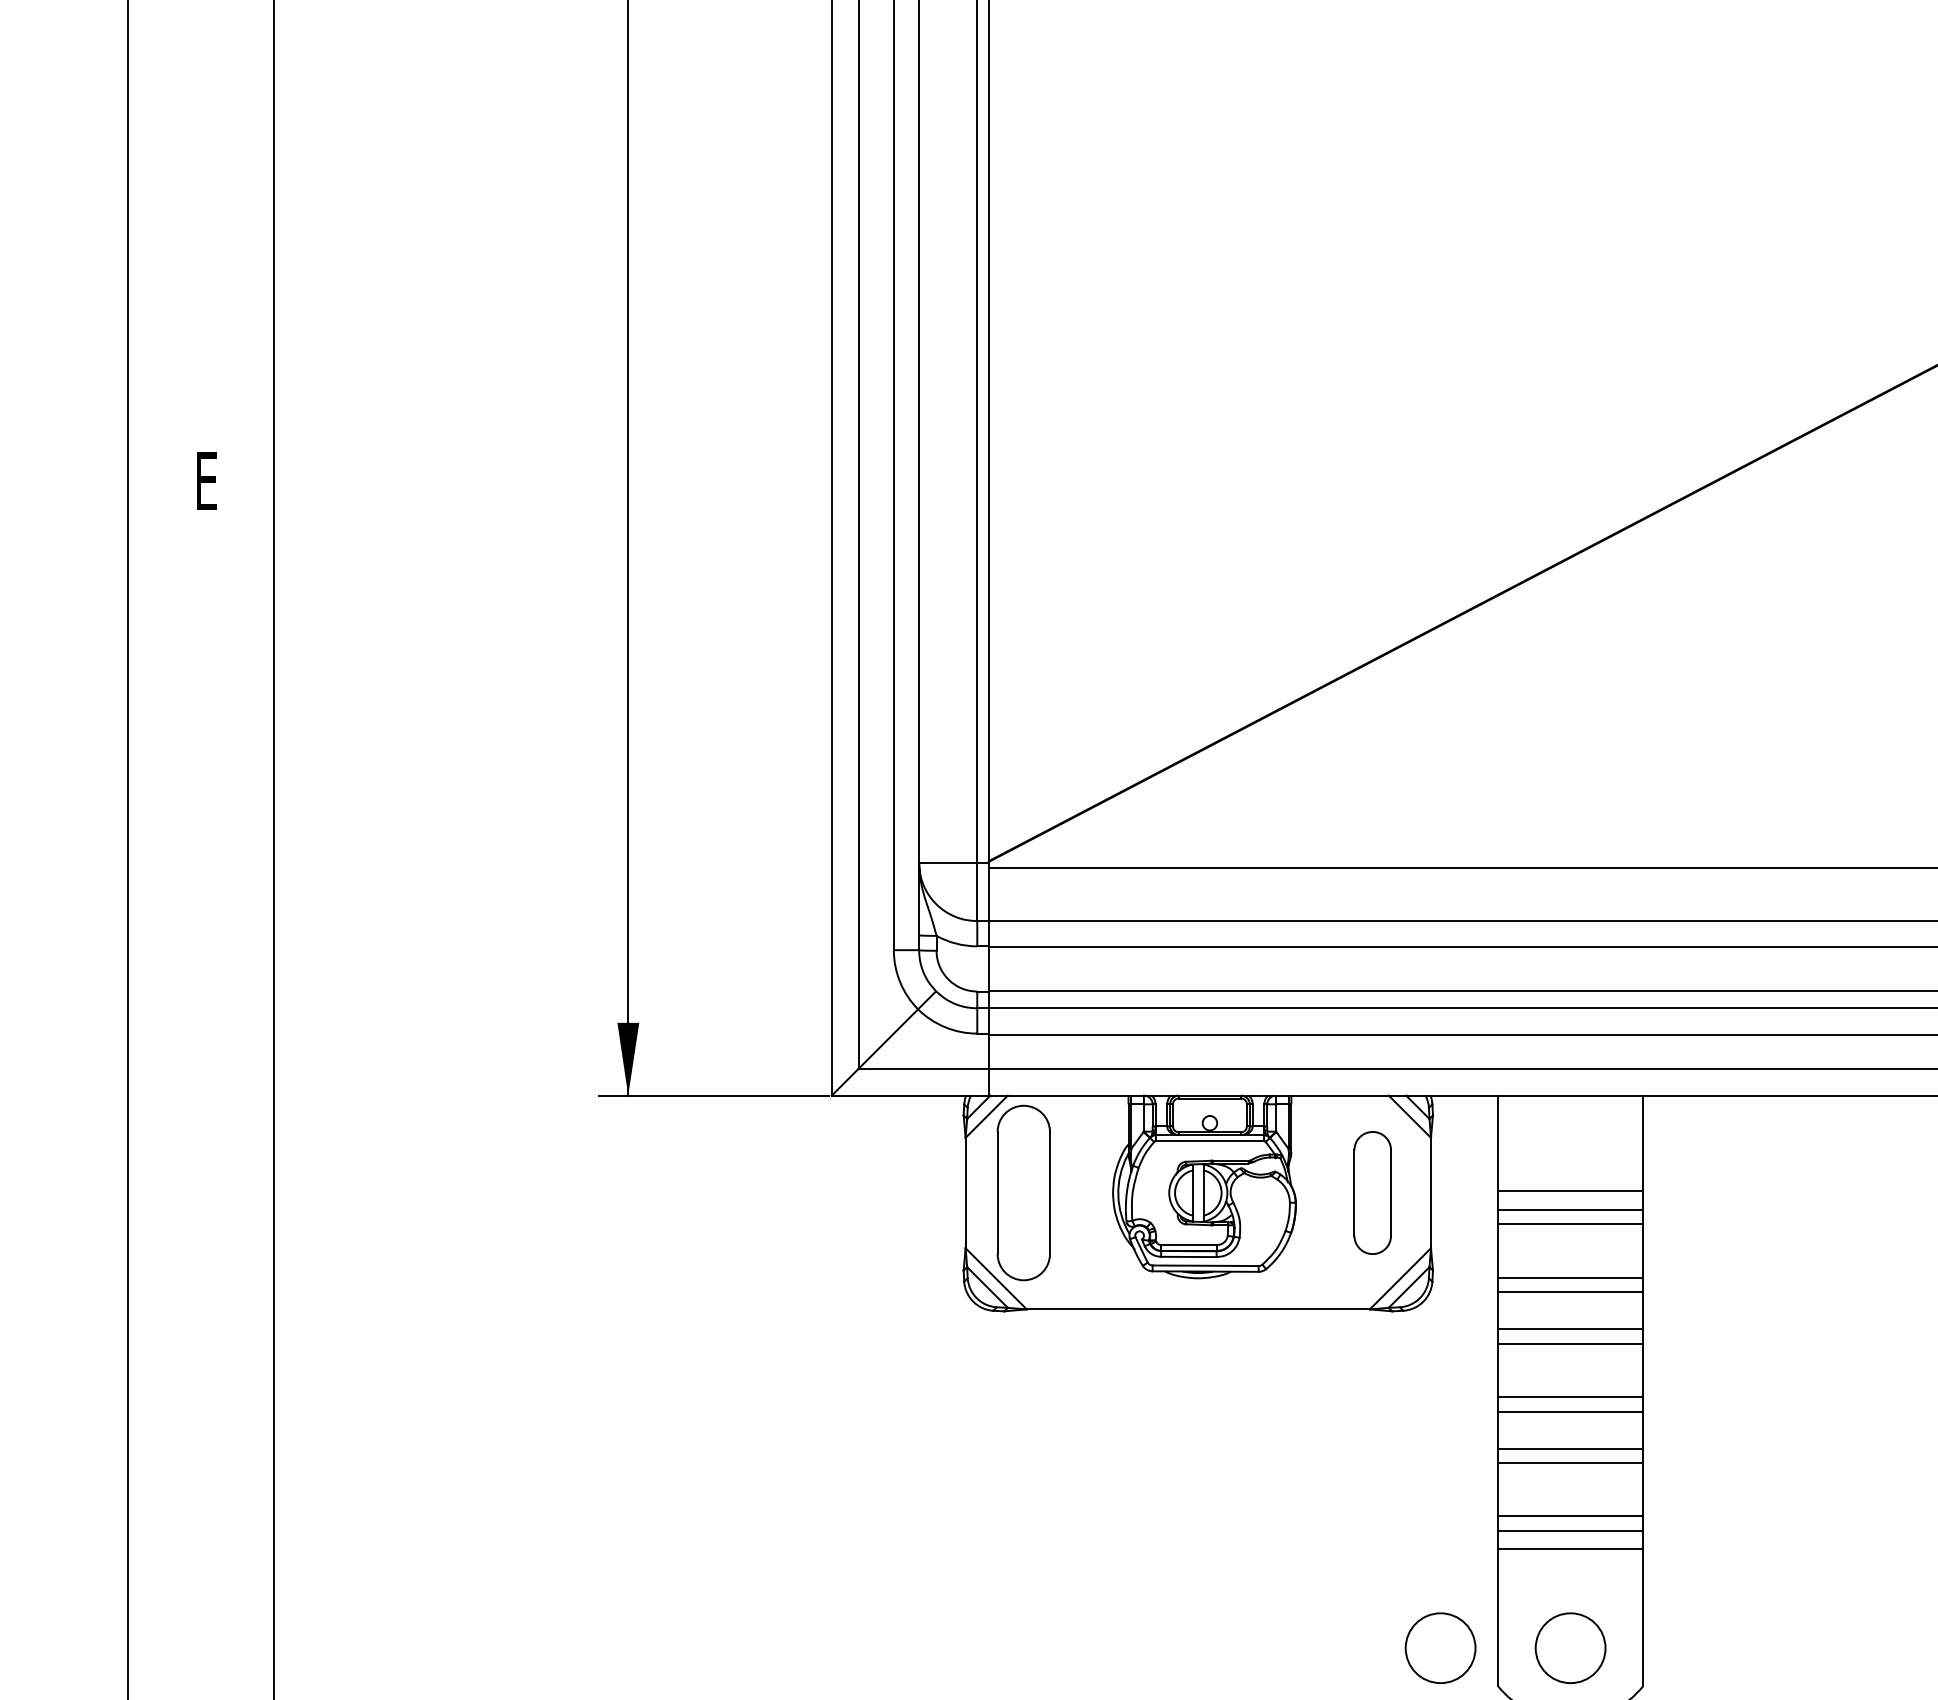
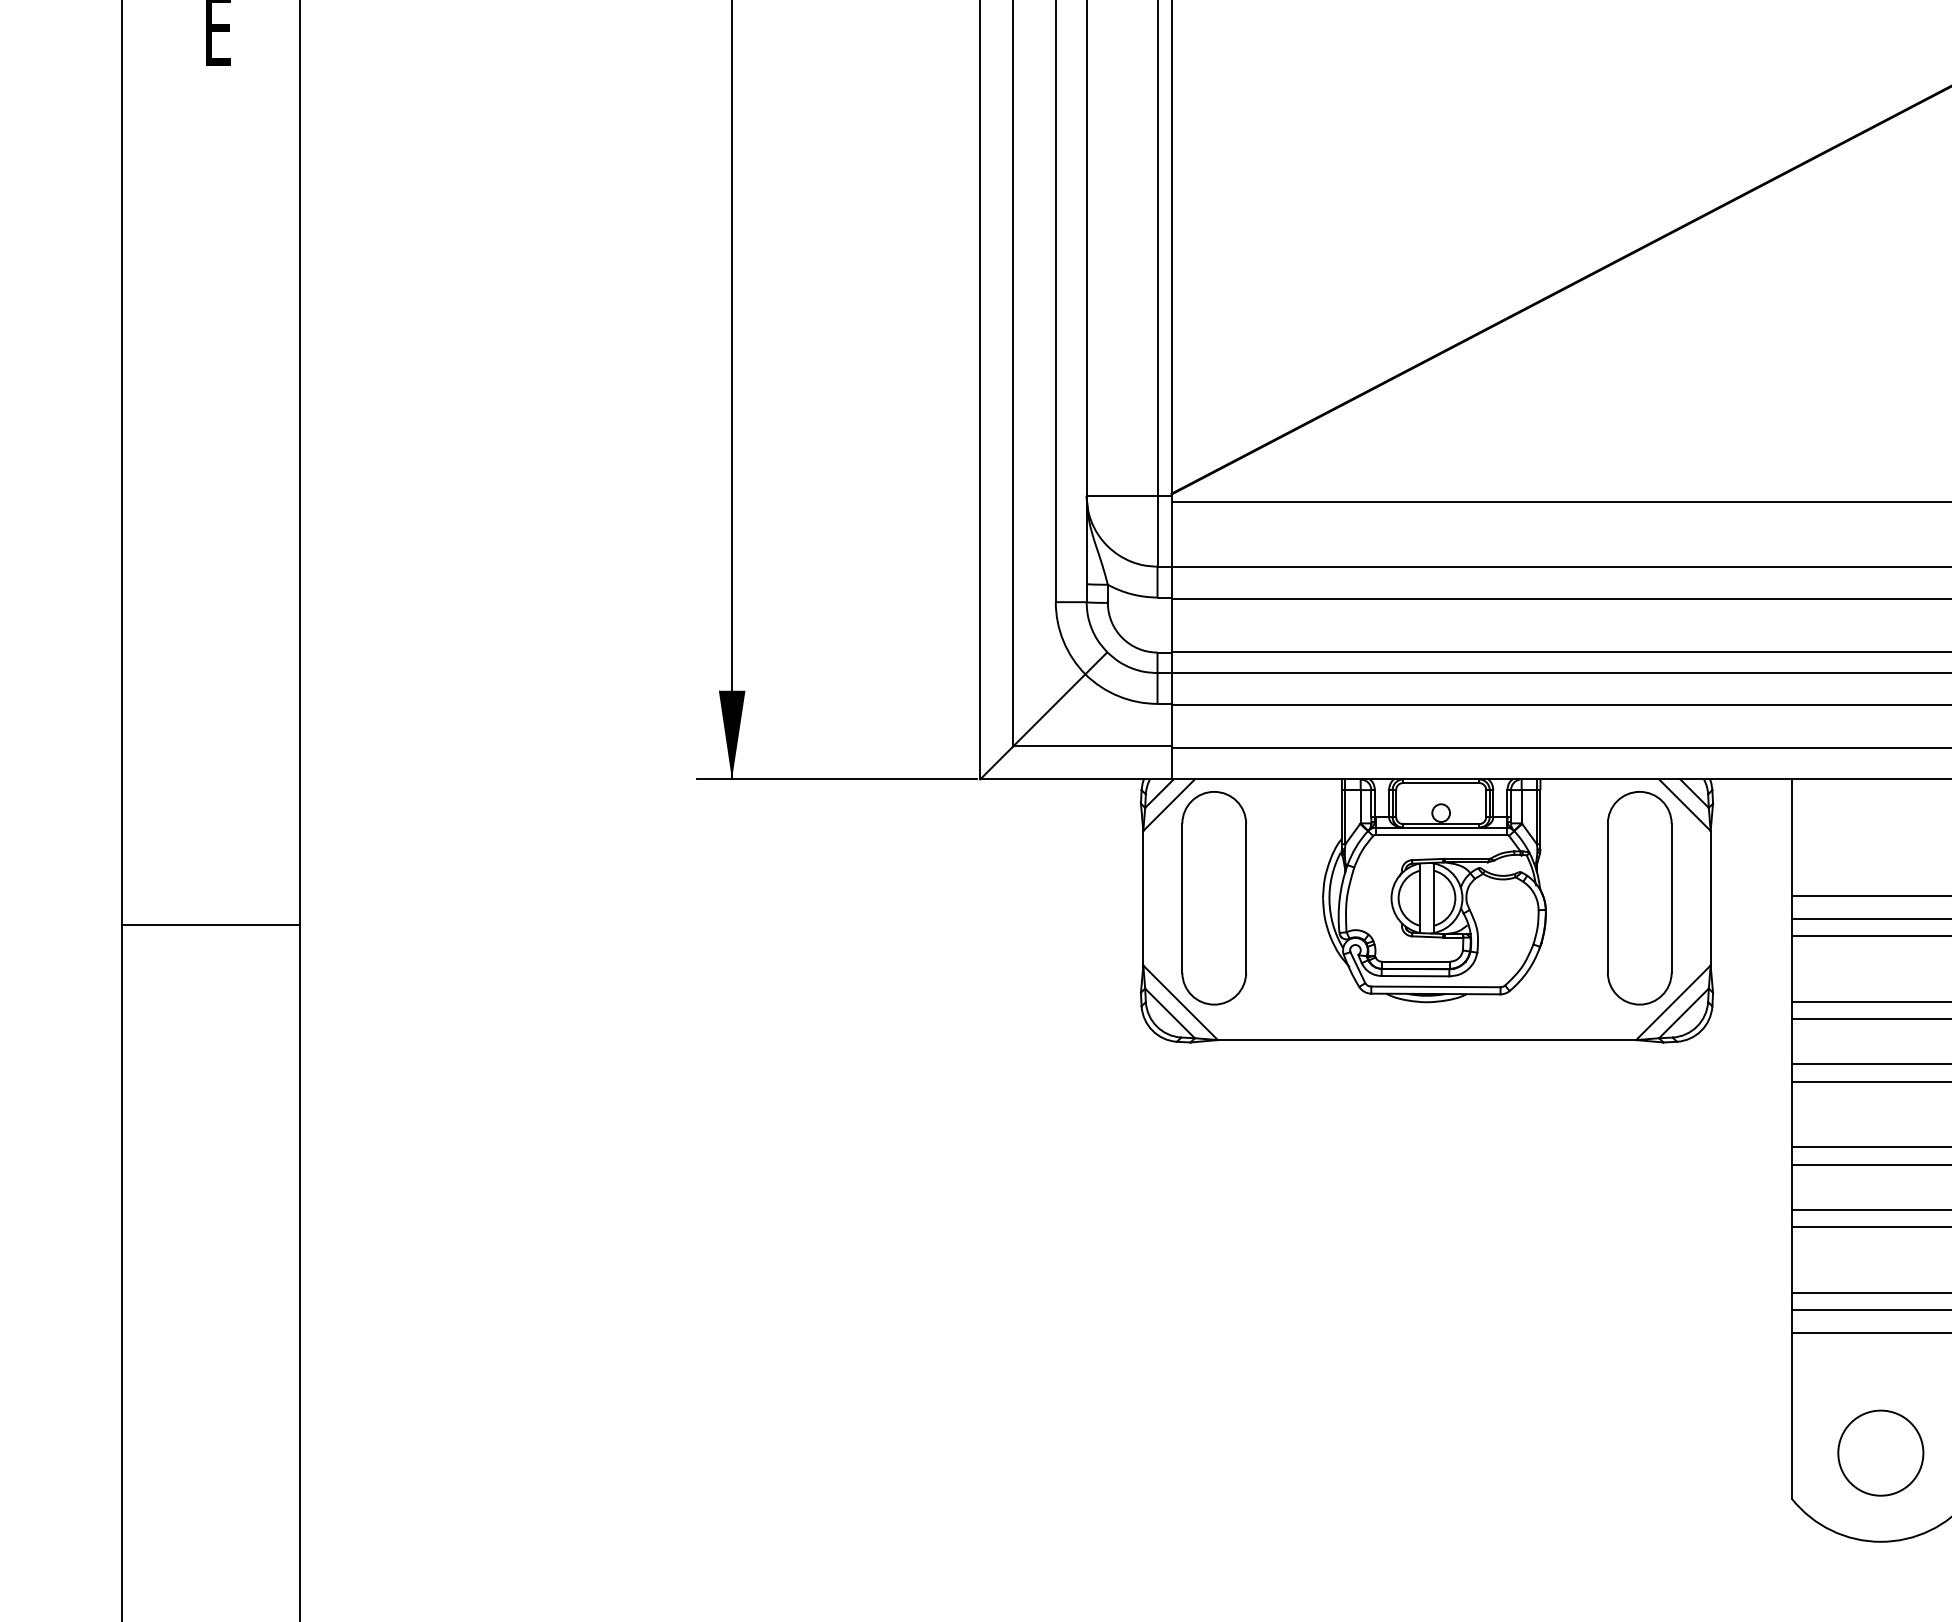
part: (1372, 1192) -> (1639, 897), size x1.43
line: (200, 1215) -> (210, 925), added
circle: (1440, 1647) -> (1722, 1452), removed

